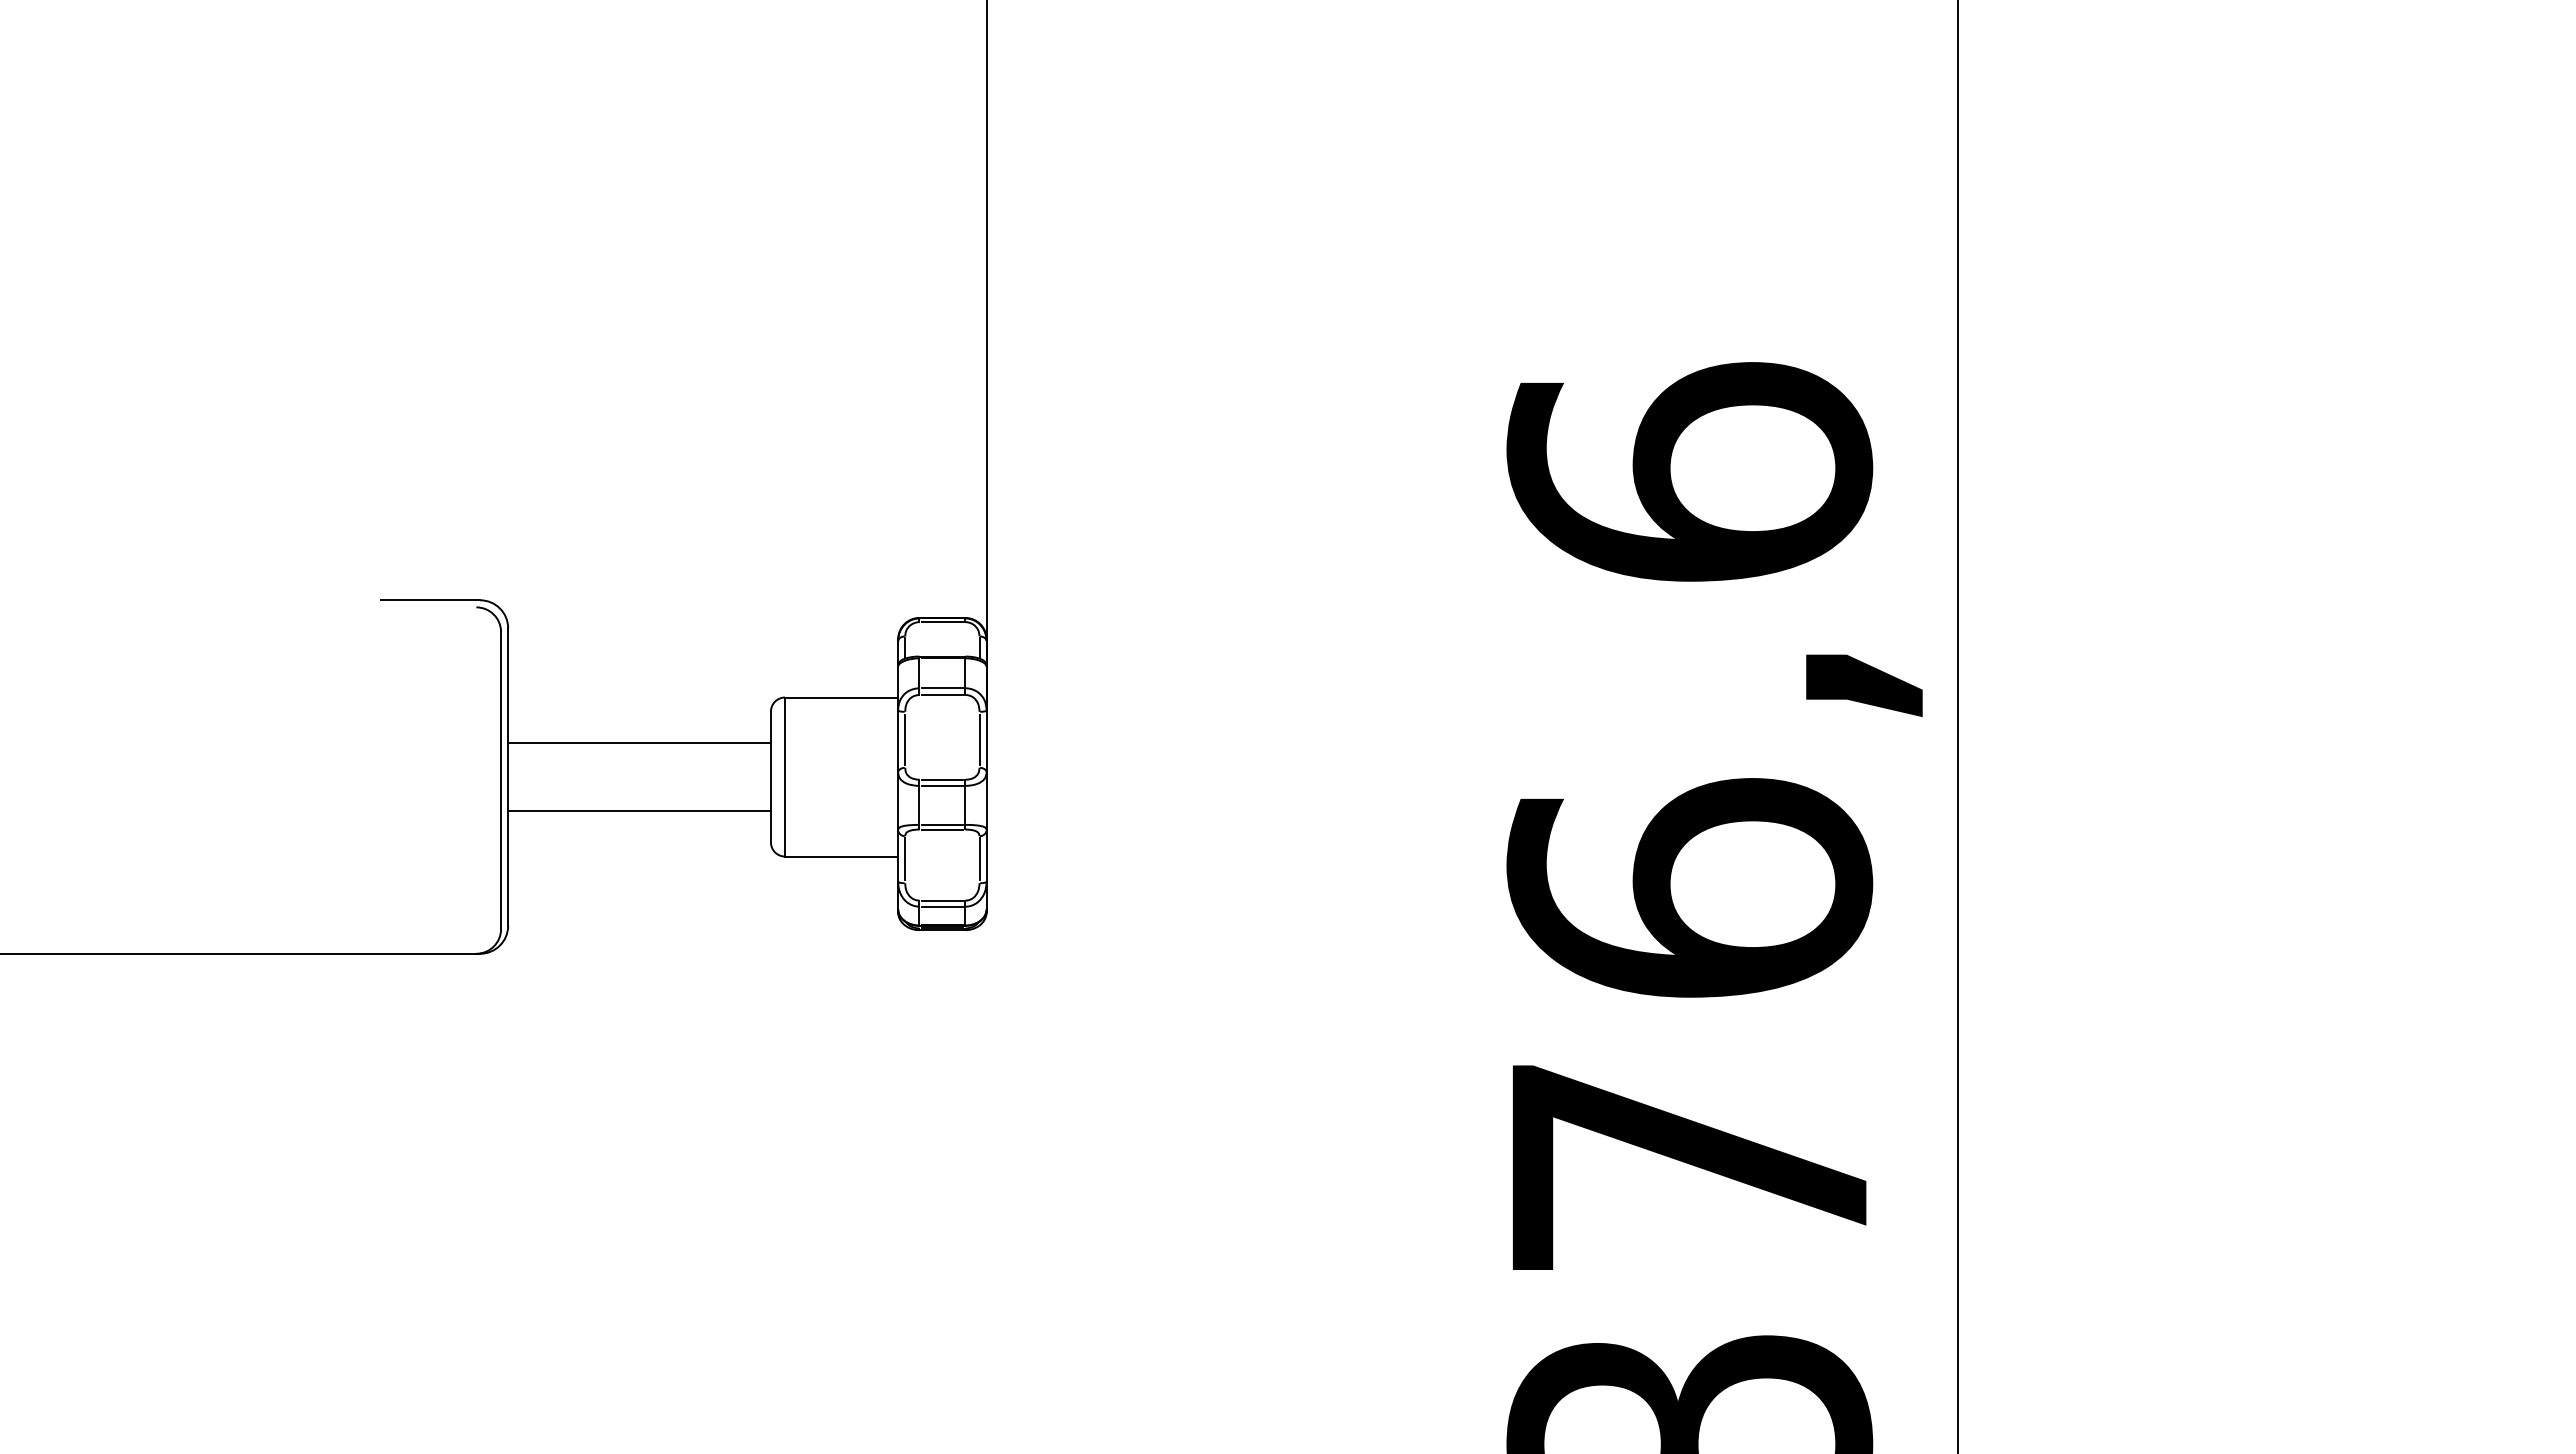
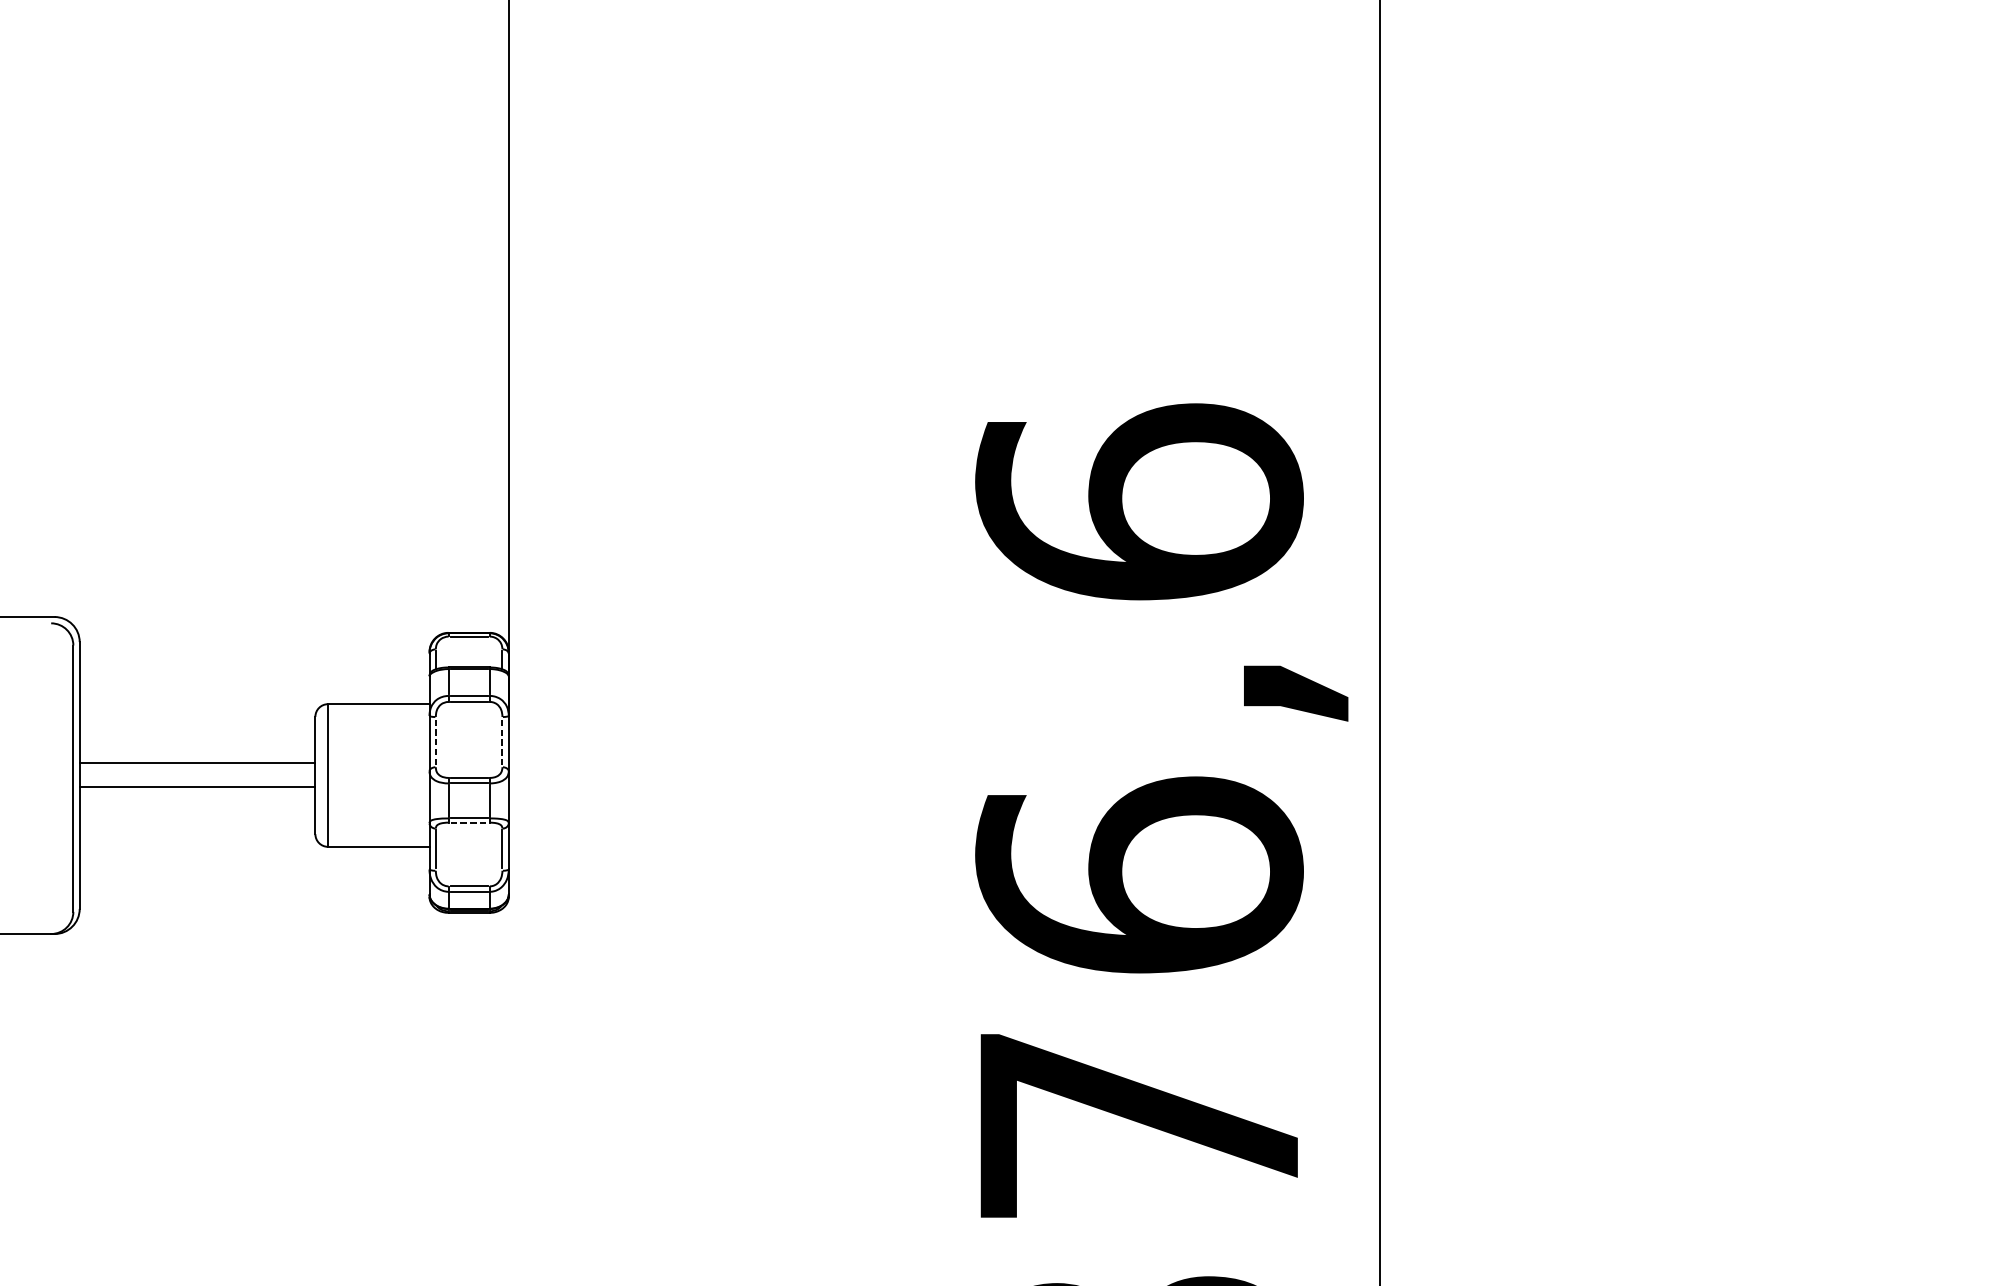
line: (905, 739) -> (436, 741), solid -> dashed
line: (979, 740) -> (502, 742), solid -> dashed
line: (639, 743) -> (197, 787), moved
line: (639, 810) -> (197, 762), moved
line: (942, 829) -> (469, 822), solid -> dashed

